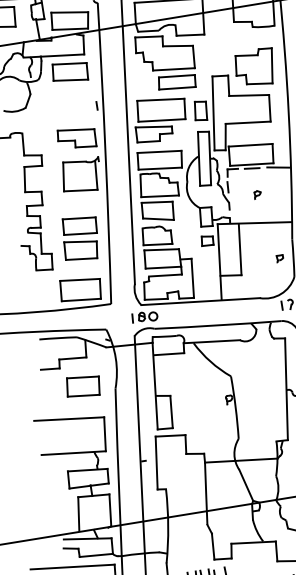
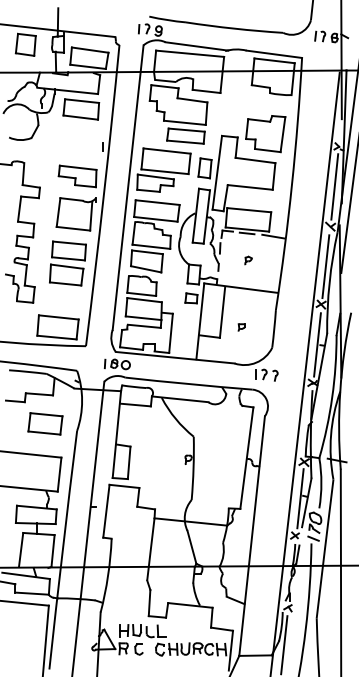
part: (80, 238) -> (67, 263), moved
part: (279, 258) -> (241, 327), moved

